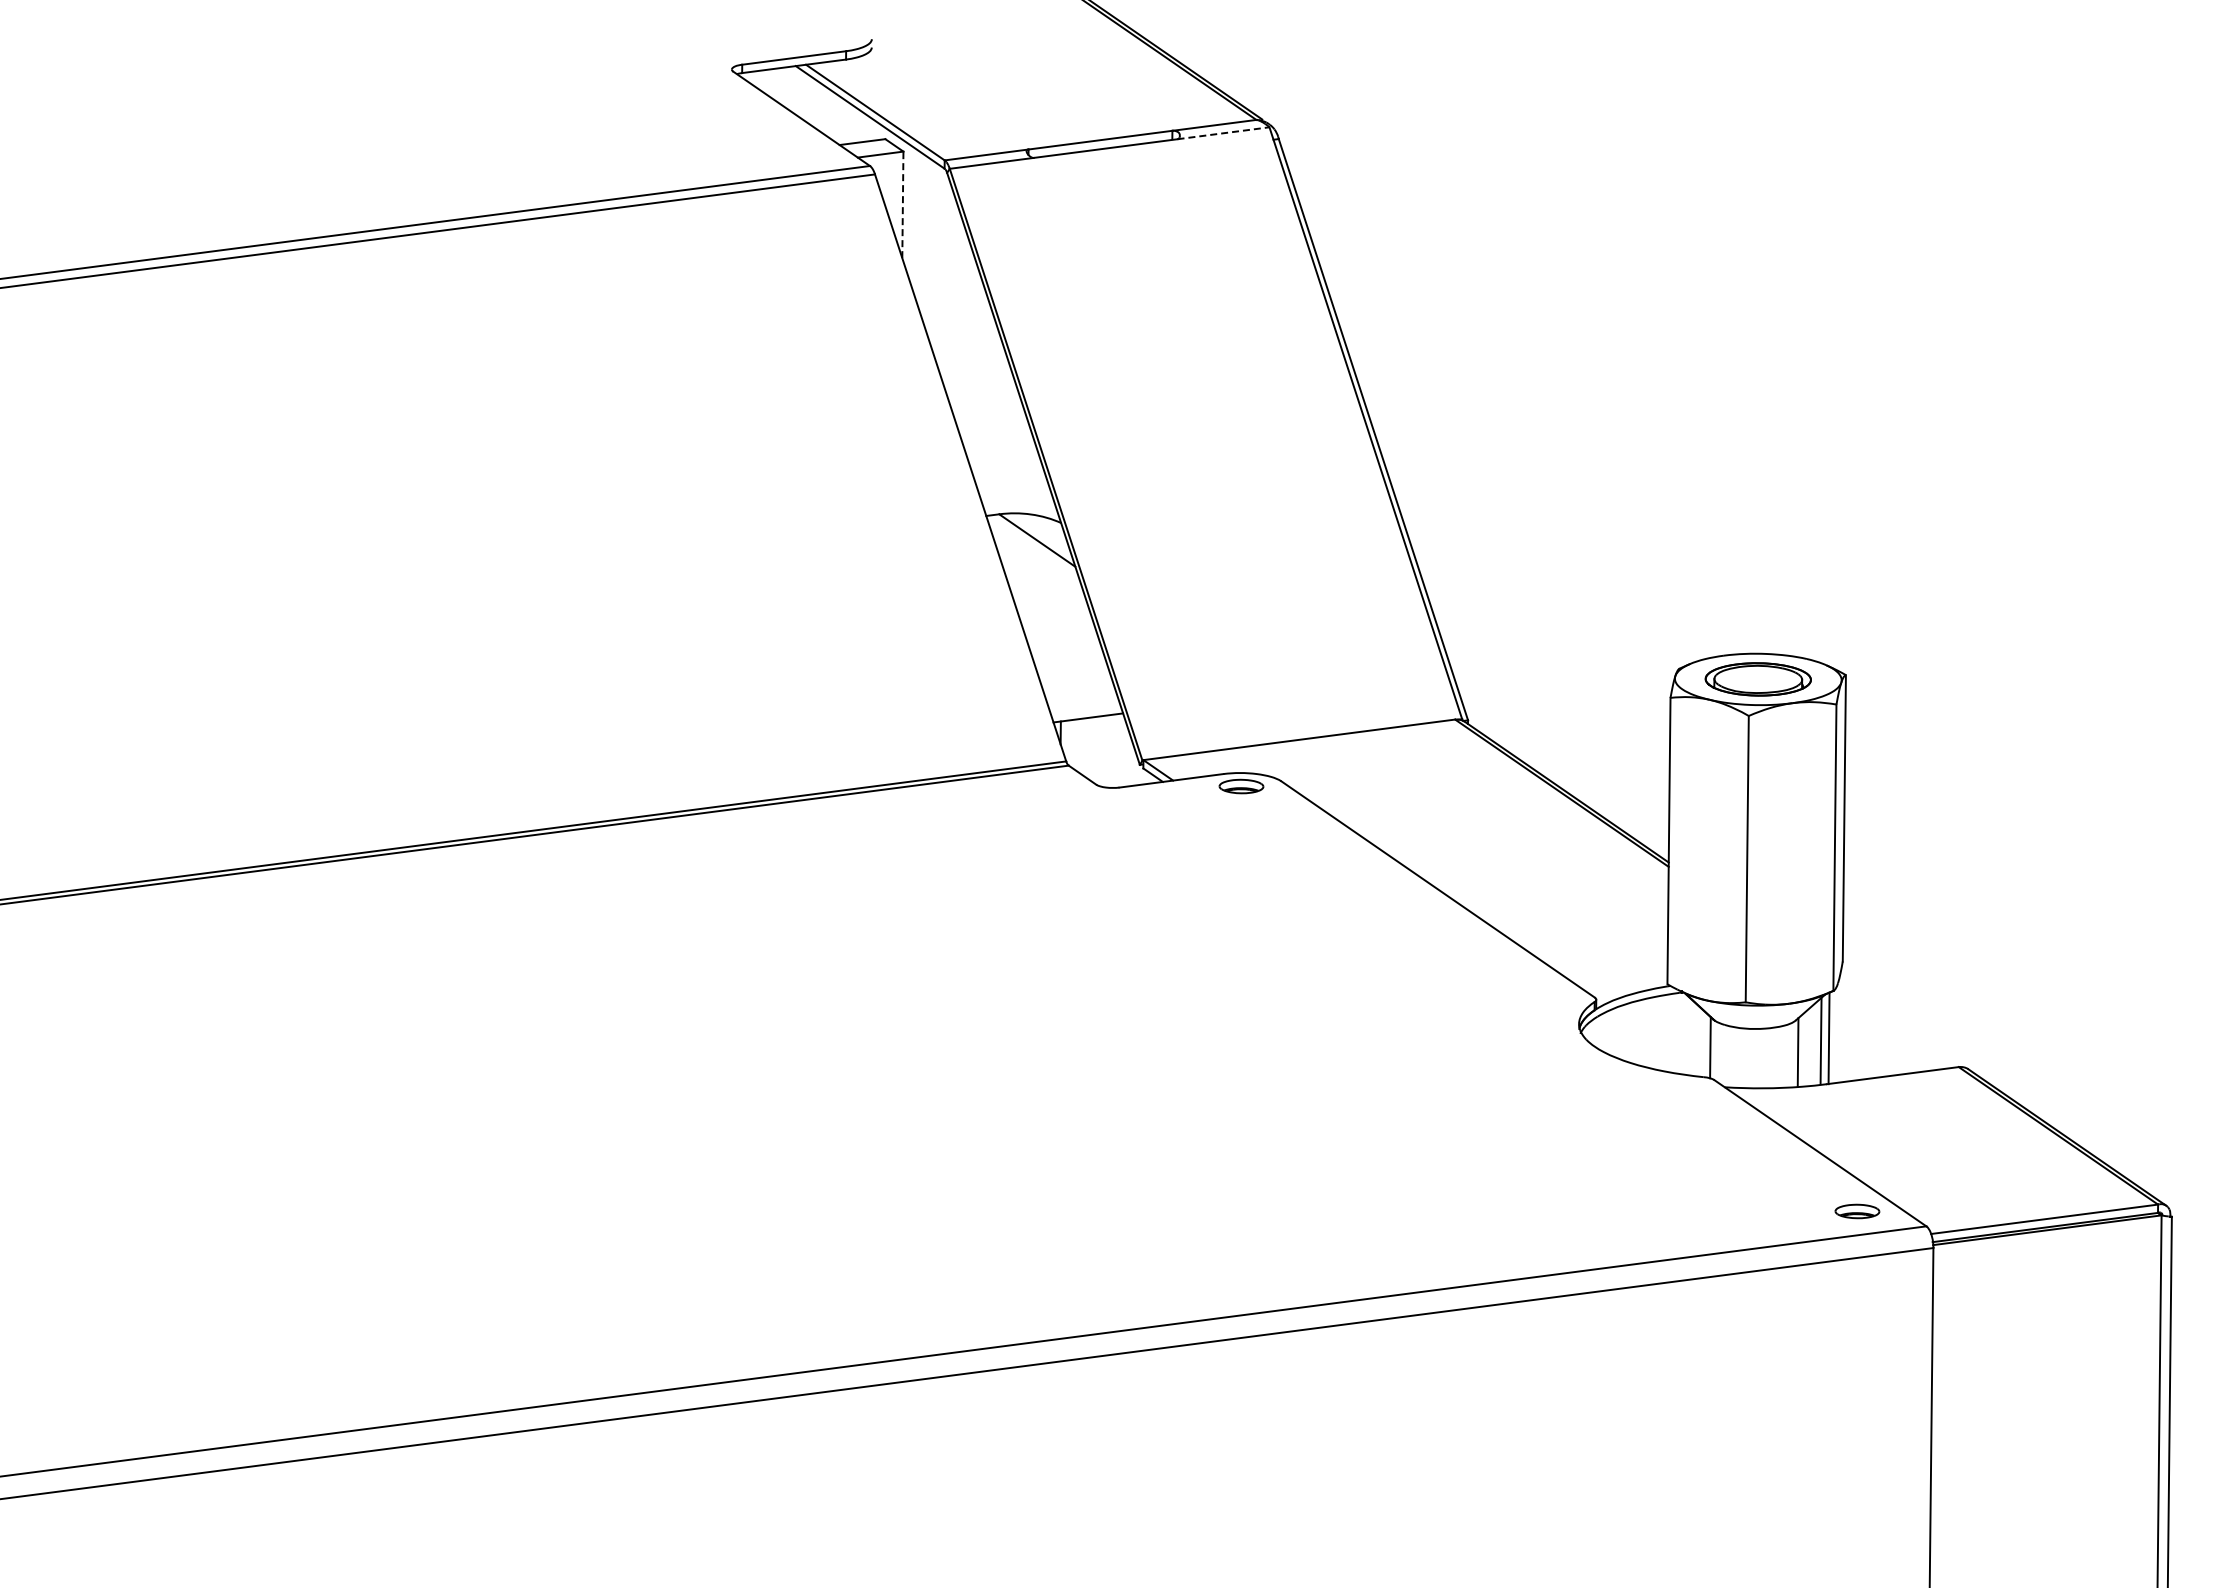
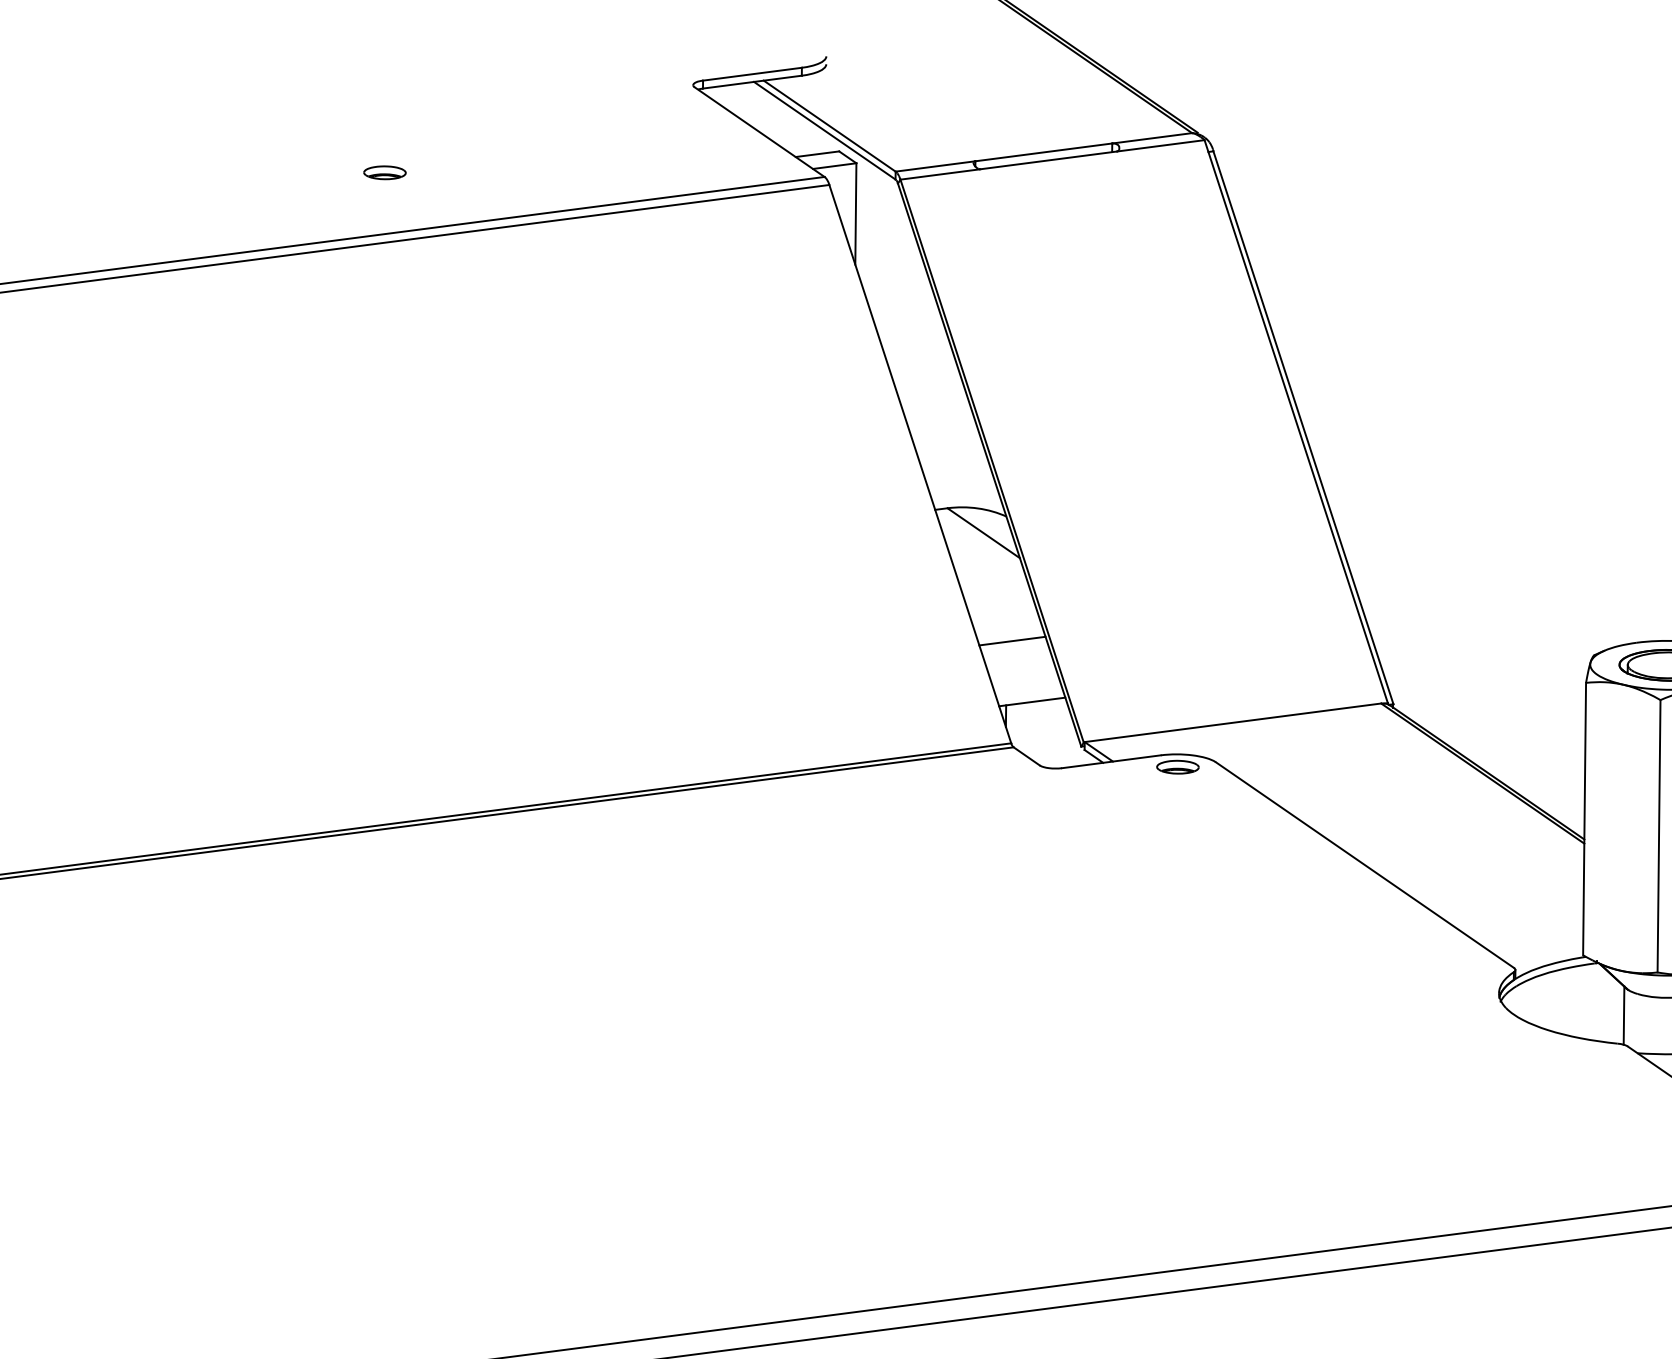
line: (1223, 133) -> (1160, 146), dashed -> solid
part: (407, 161) -> (384, 172), added
line: (902, 204) -> (855, 213), dashed -> solid
line: (1067, 653) -> (1012, 640), added

